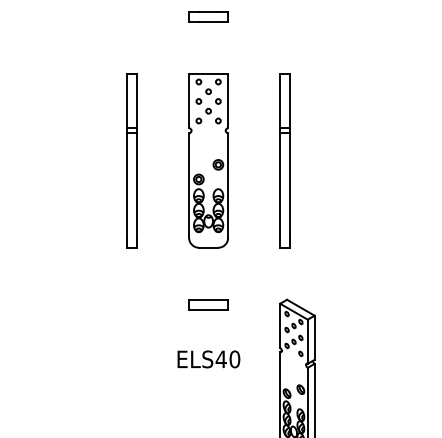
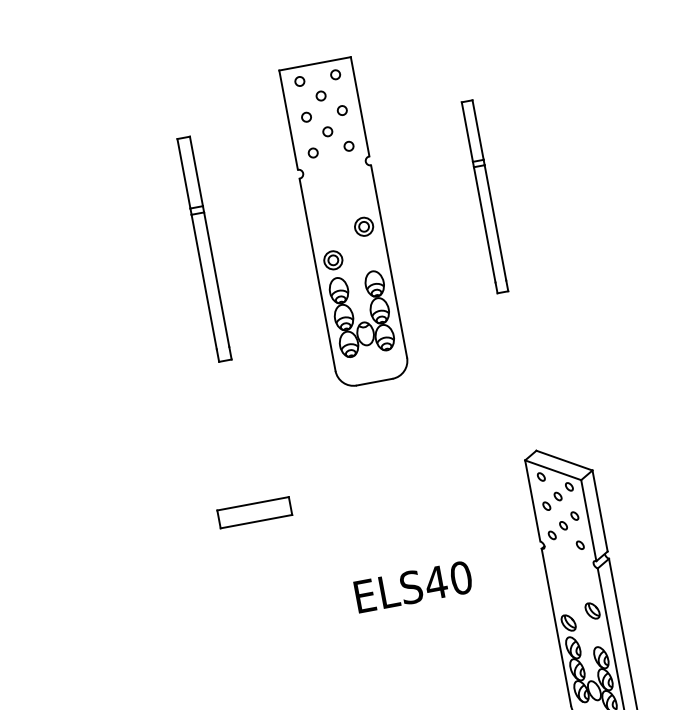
part: (131, 160) -> (203, 248), size x0.7
part: (284, 160) -> (483, 196), size x0.6
part: (208, 304) -> (254, 512), moved

